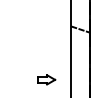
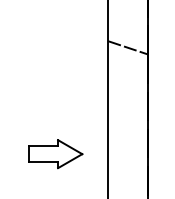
part: (46, 79) -> (56, 153), size x1.43

